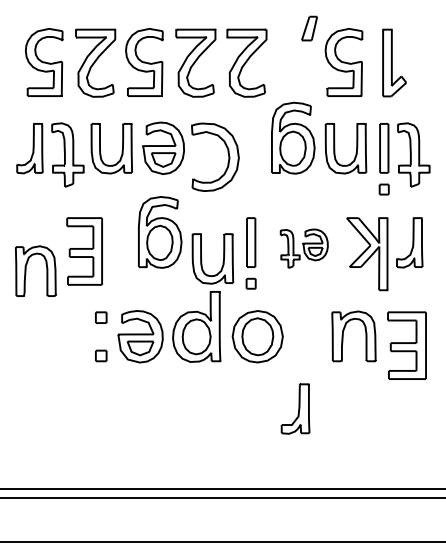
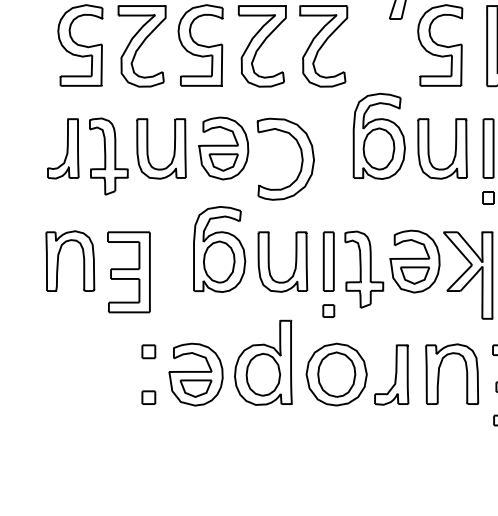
part: (304, 248) -> (392, 268), size x1.67
part: (202, 260) -> (270, 263), moved
part: (26, 270) -> (59, 260), moved
part: (295, 408) -> (391, 374), moved

